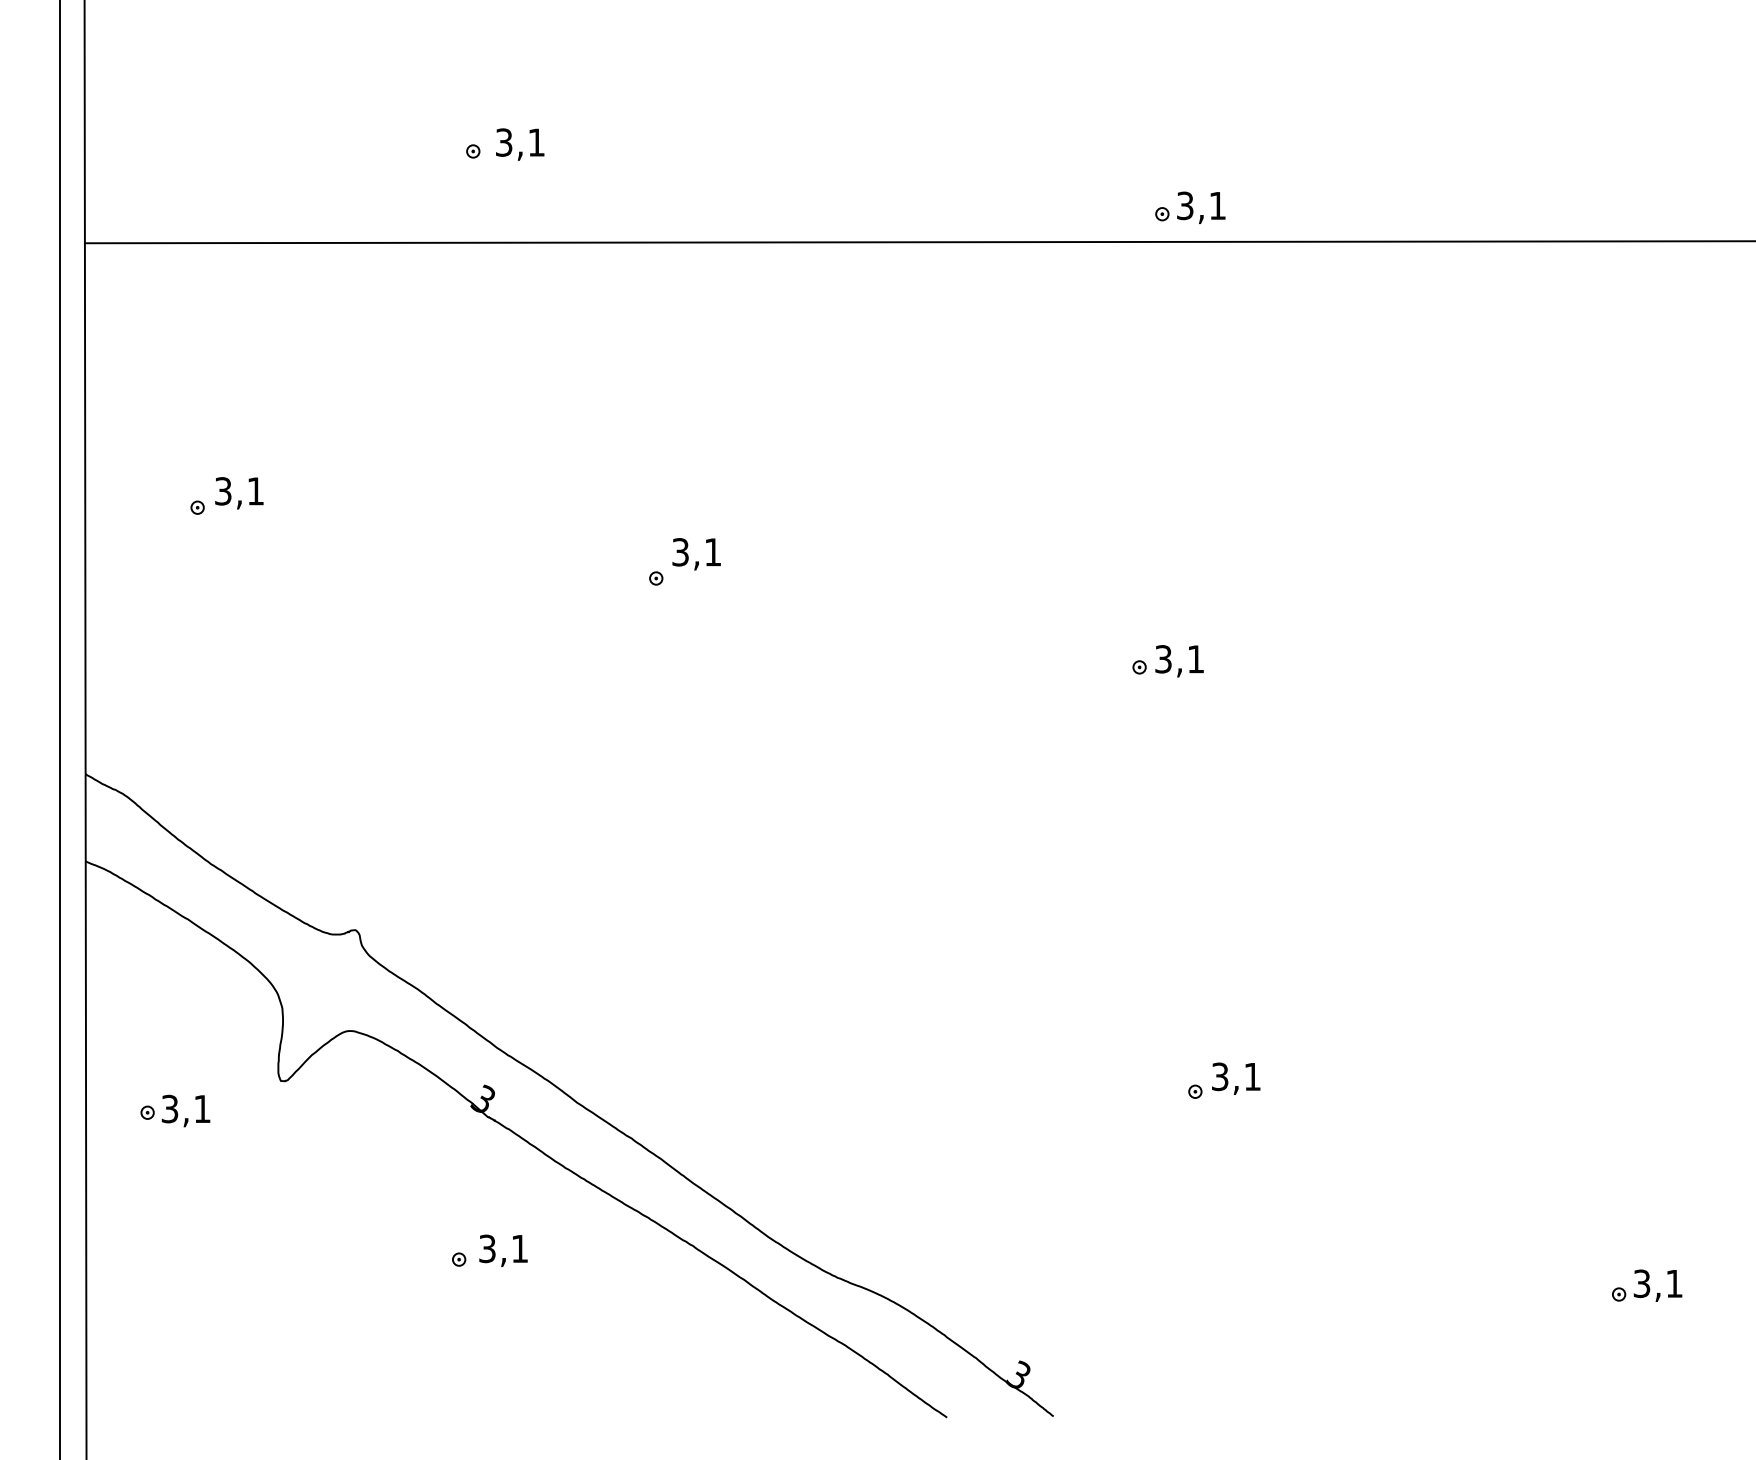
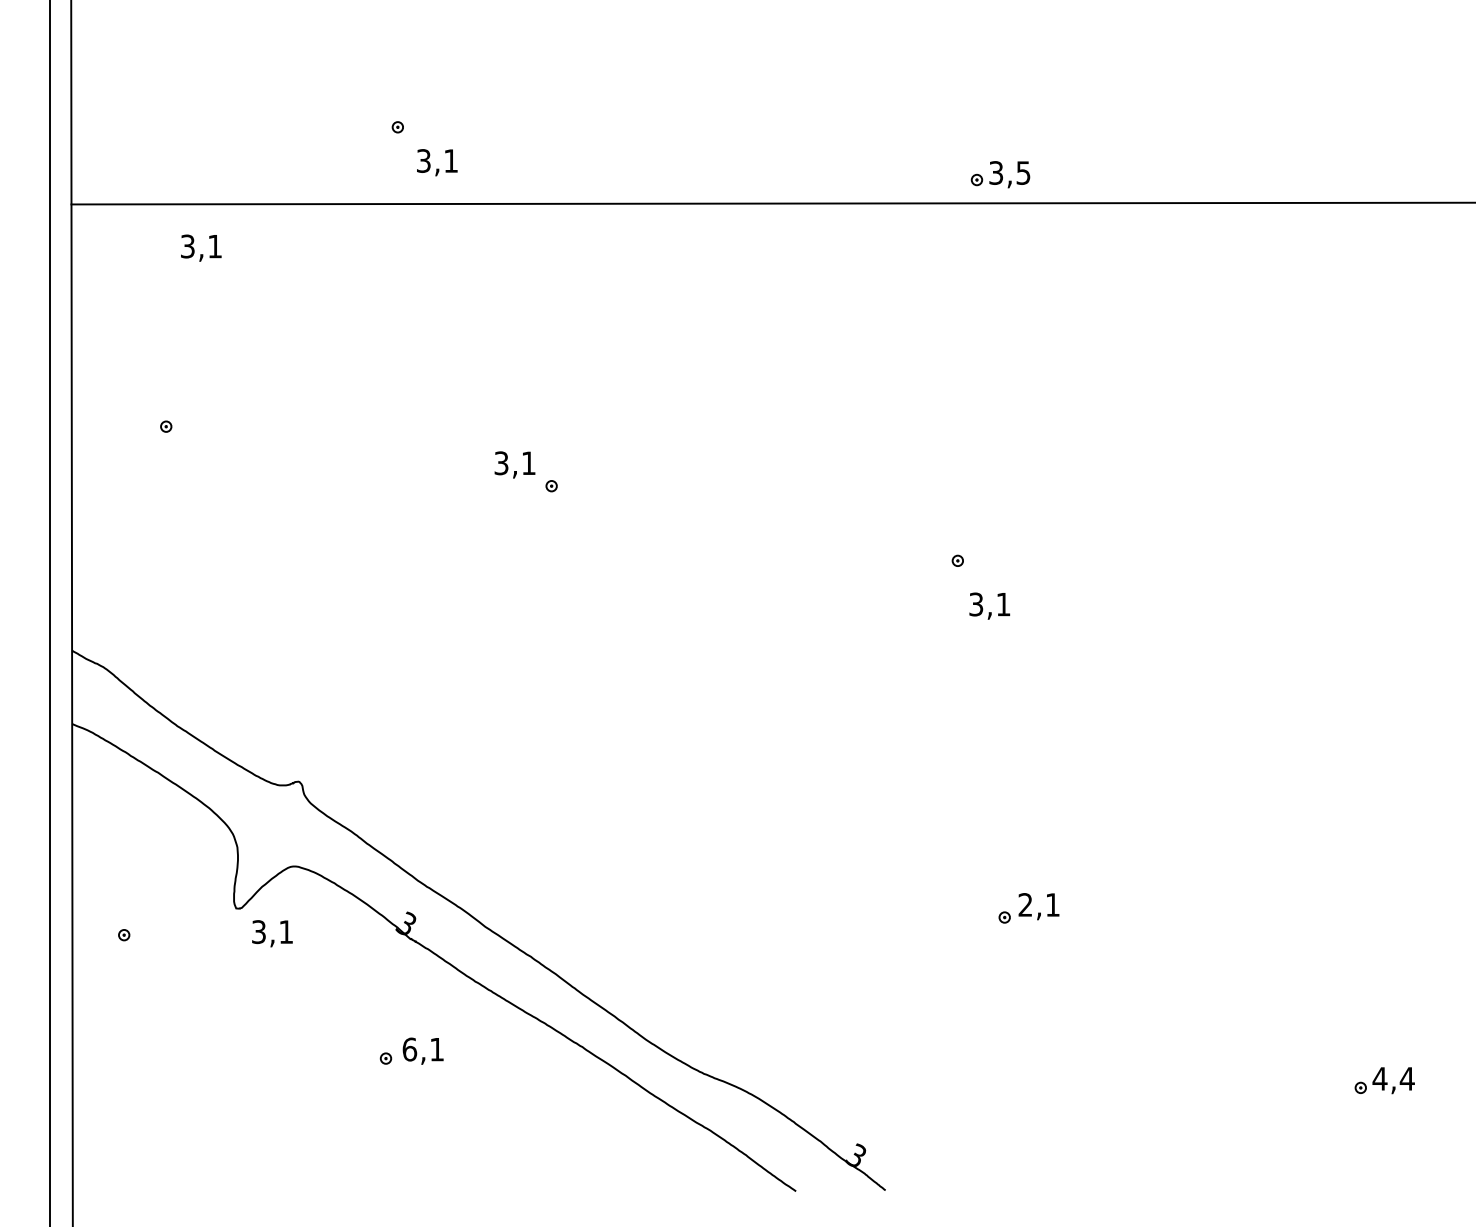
text: (520, 144) -> (437, 162), moved
text: (1217, 206) -> (1023, 173), 3,1 -> 3,5
text: (239, 493) -> (201, 248), moved
text: (696, 554) -> (514, 465), moved
text: (1179, 661) -> (989, 606), moved
text: (1220, 1076) -> (1025, 904), 3,1 -> 2,1
text: (185, 1110) -> (271, 933), moved
text: (487, 1248) -> (409, 1049), 3,1 -> 6,1
text: (1658, 1283) -> (1393, 1078), 3,1 -> 4,4

